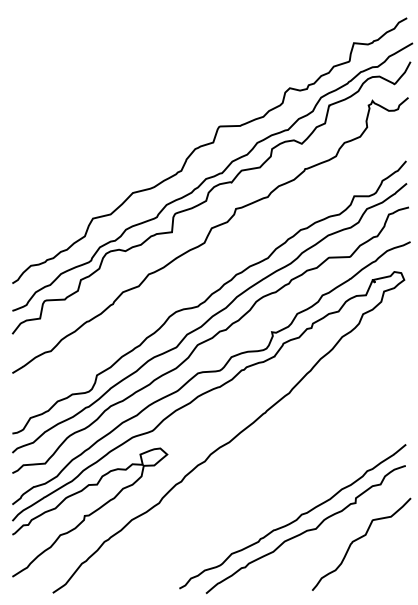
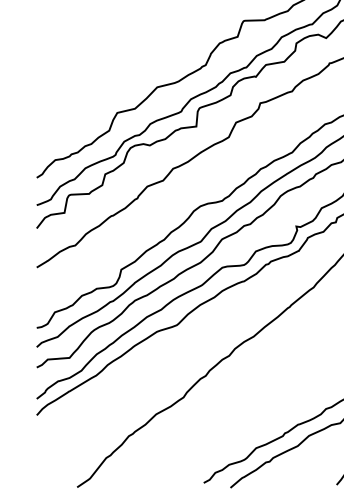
curve: (91, 512) -> (115, 406), removed

